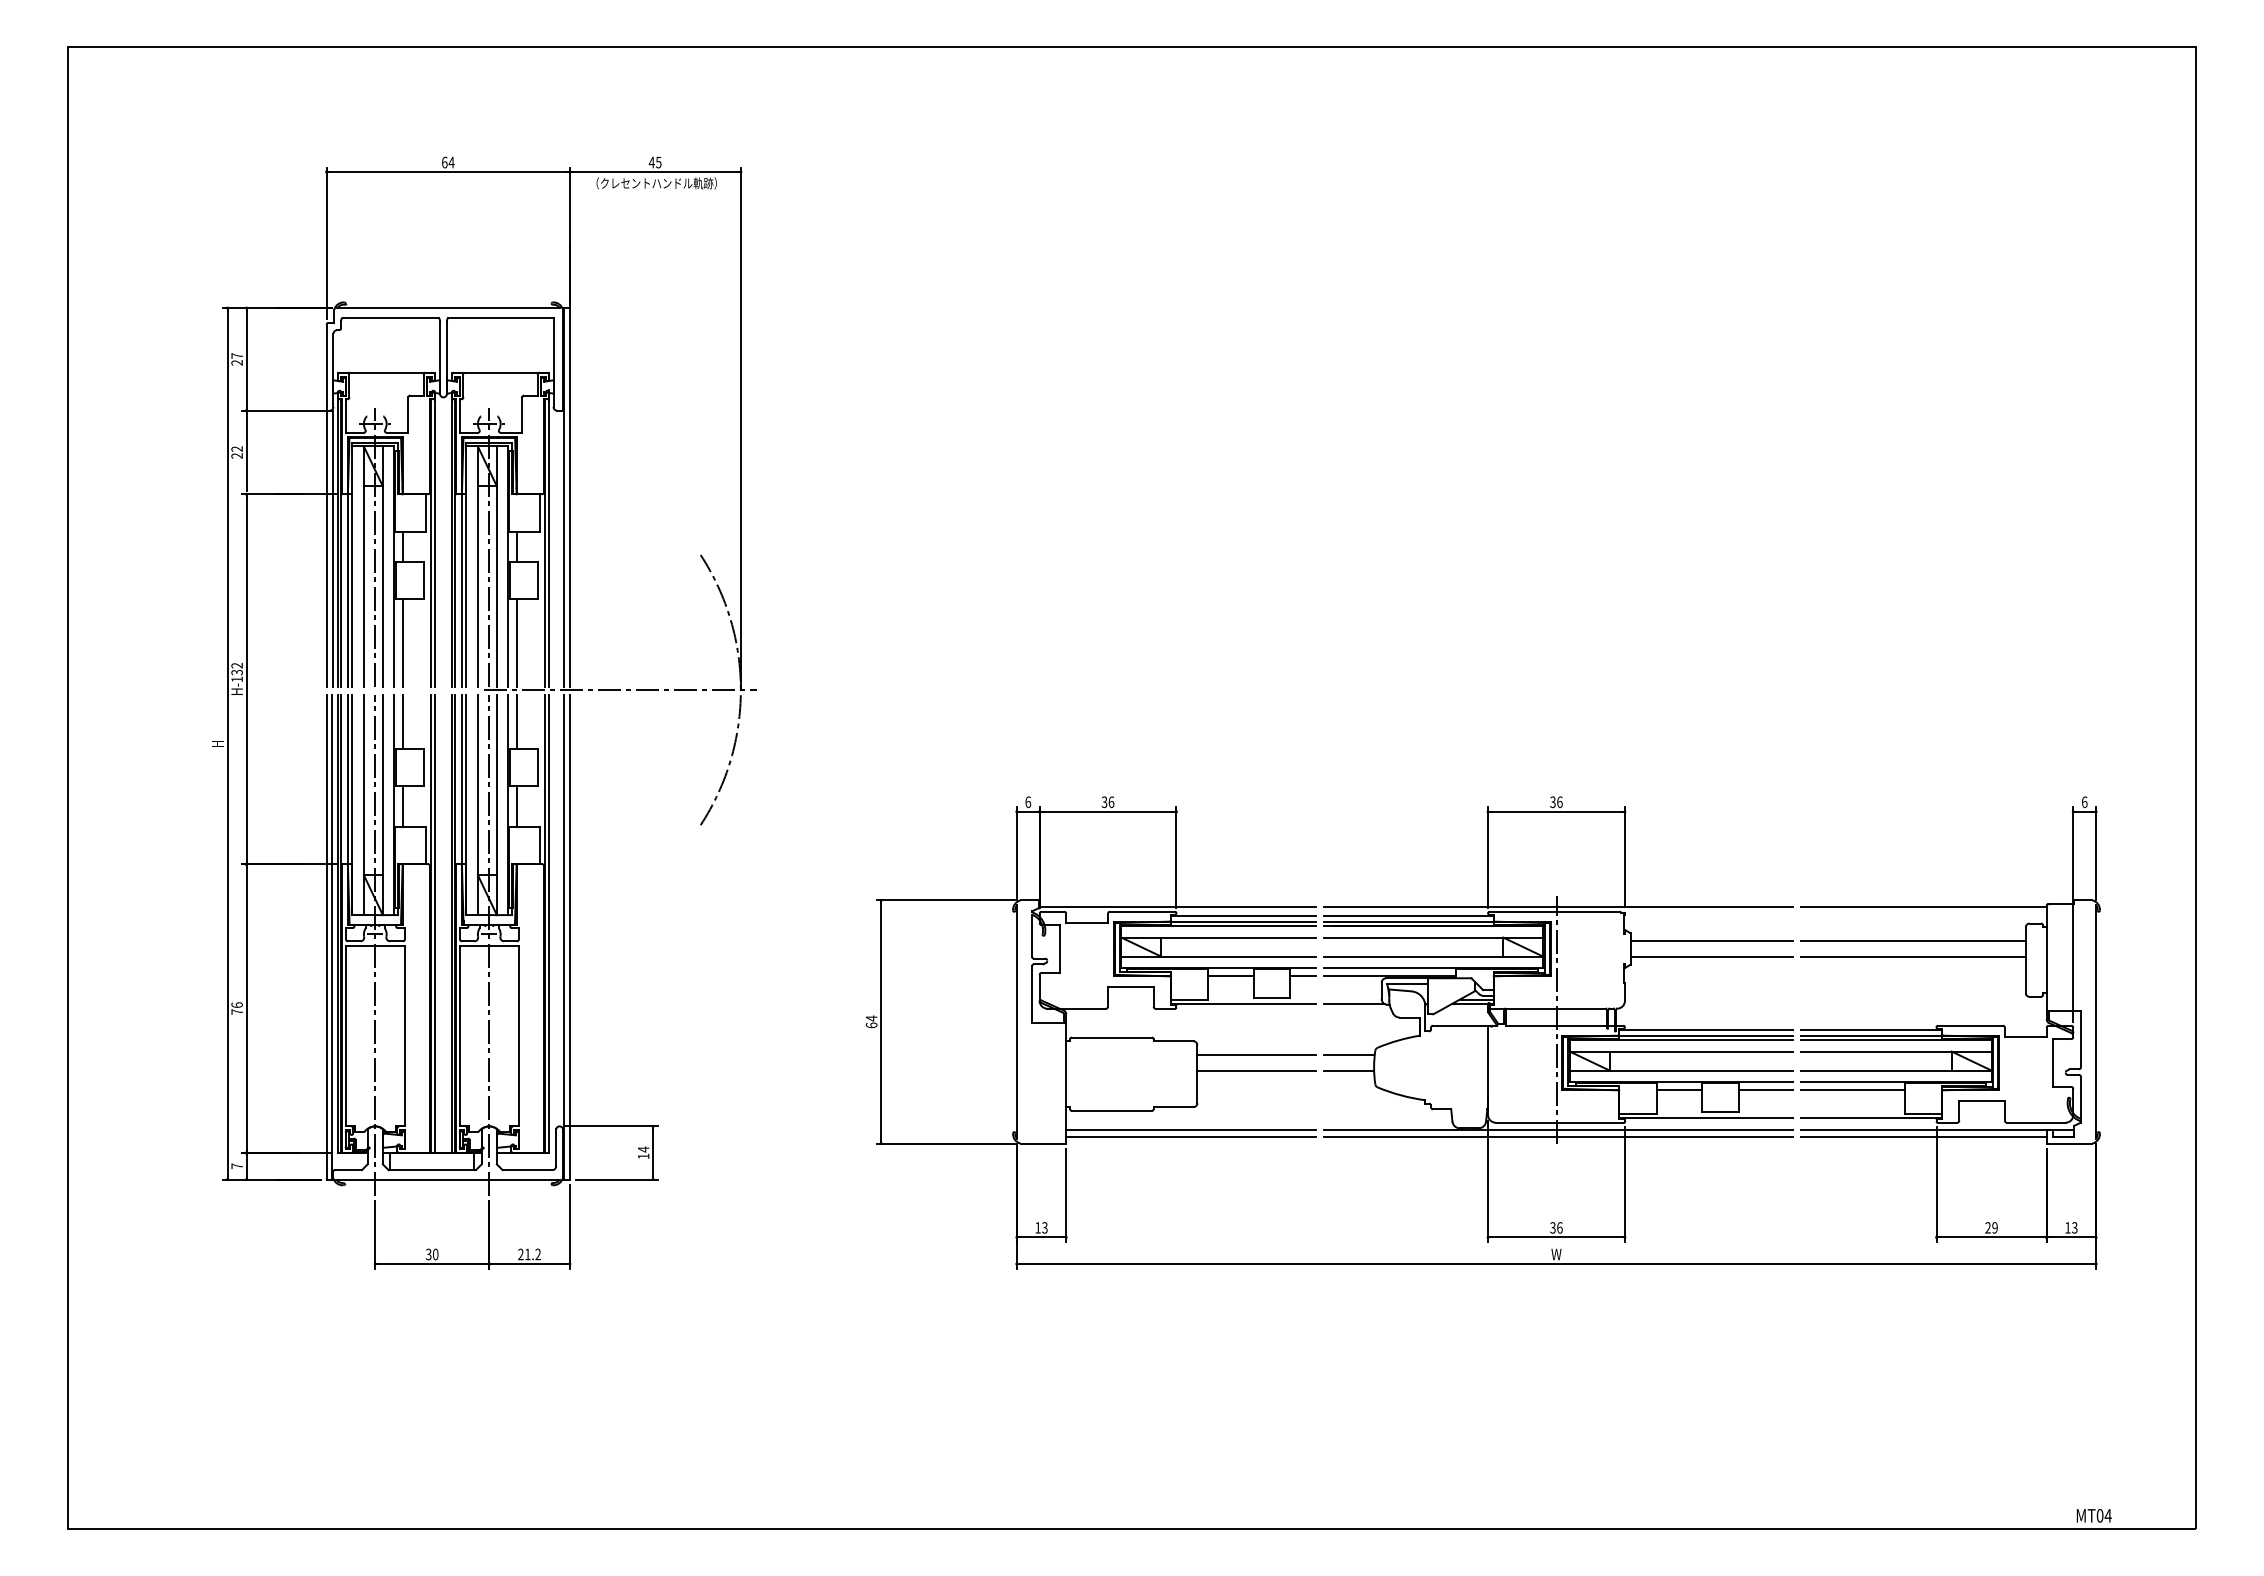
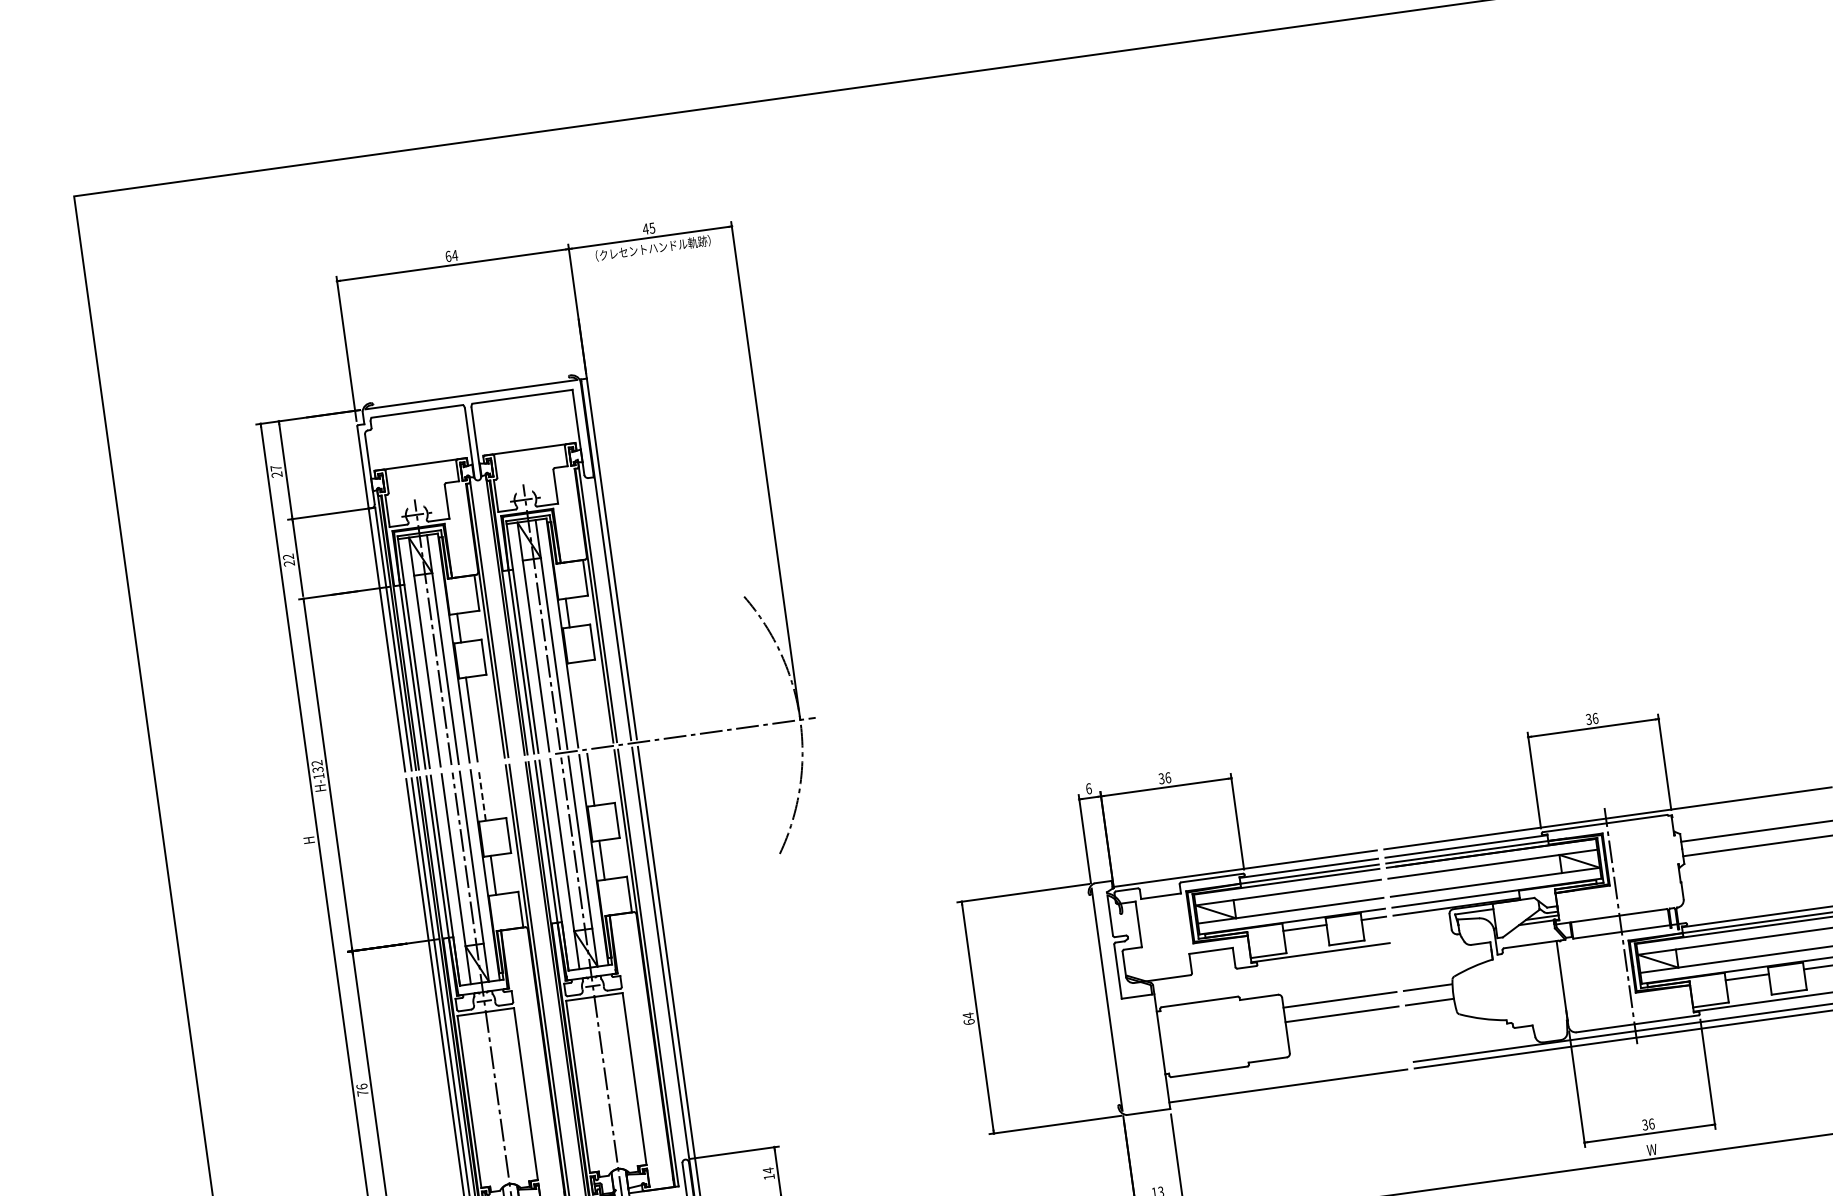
line: (516, 642) -> (580, 704), removed
line: (402, 721) -> (482, 794), solid -> dashed
line: (1353, 1004) -> (1425, 938), removed
line: (1190, 1129) -> (1286, 1079), removed

